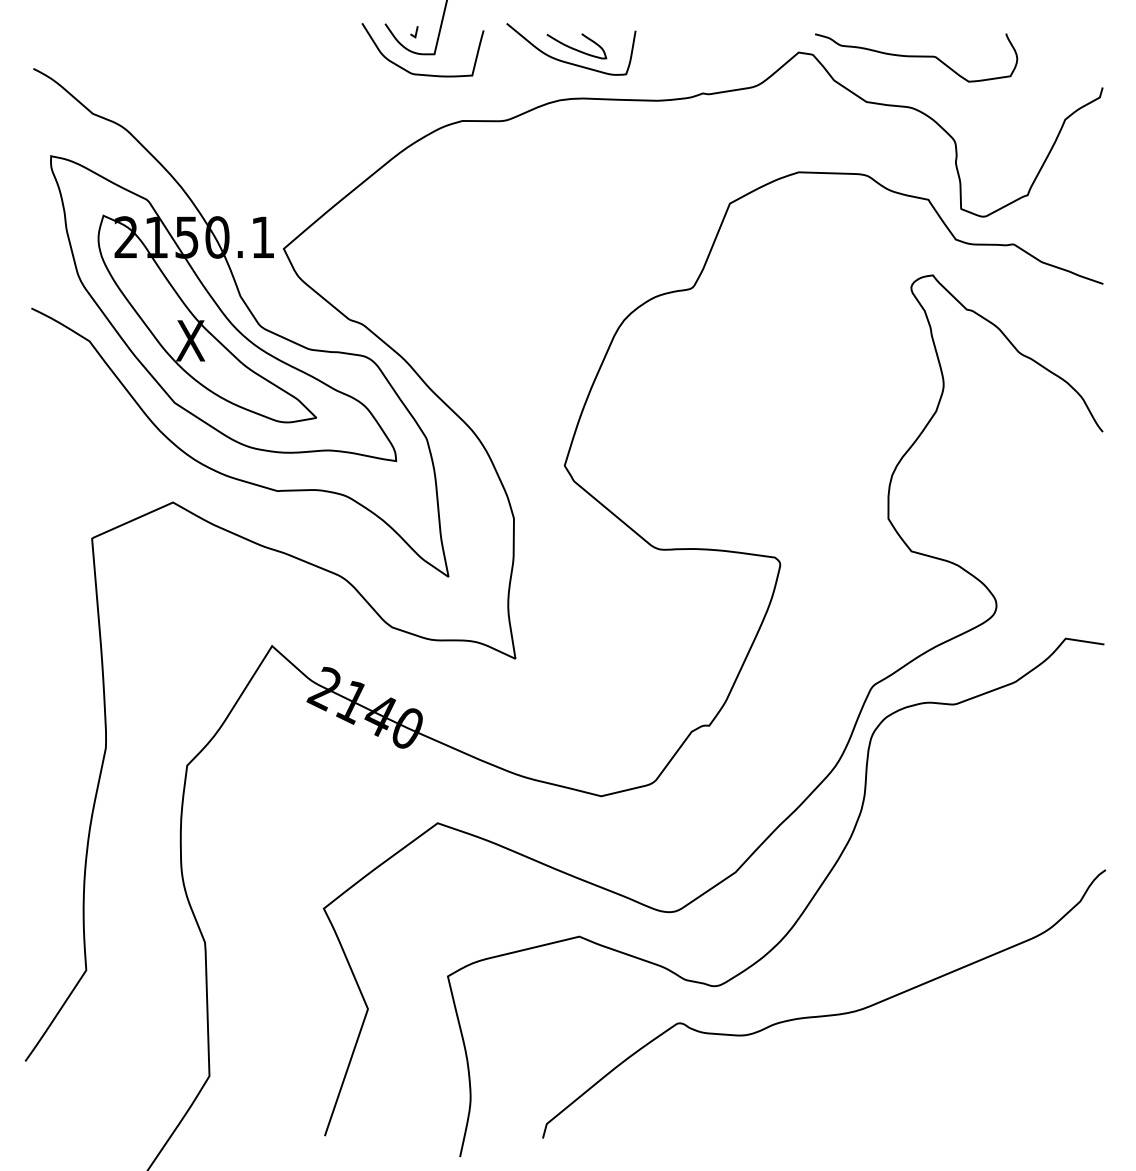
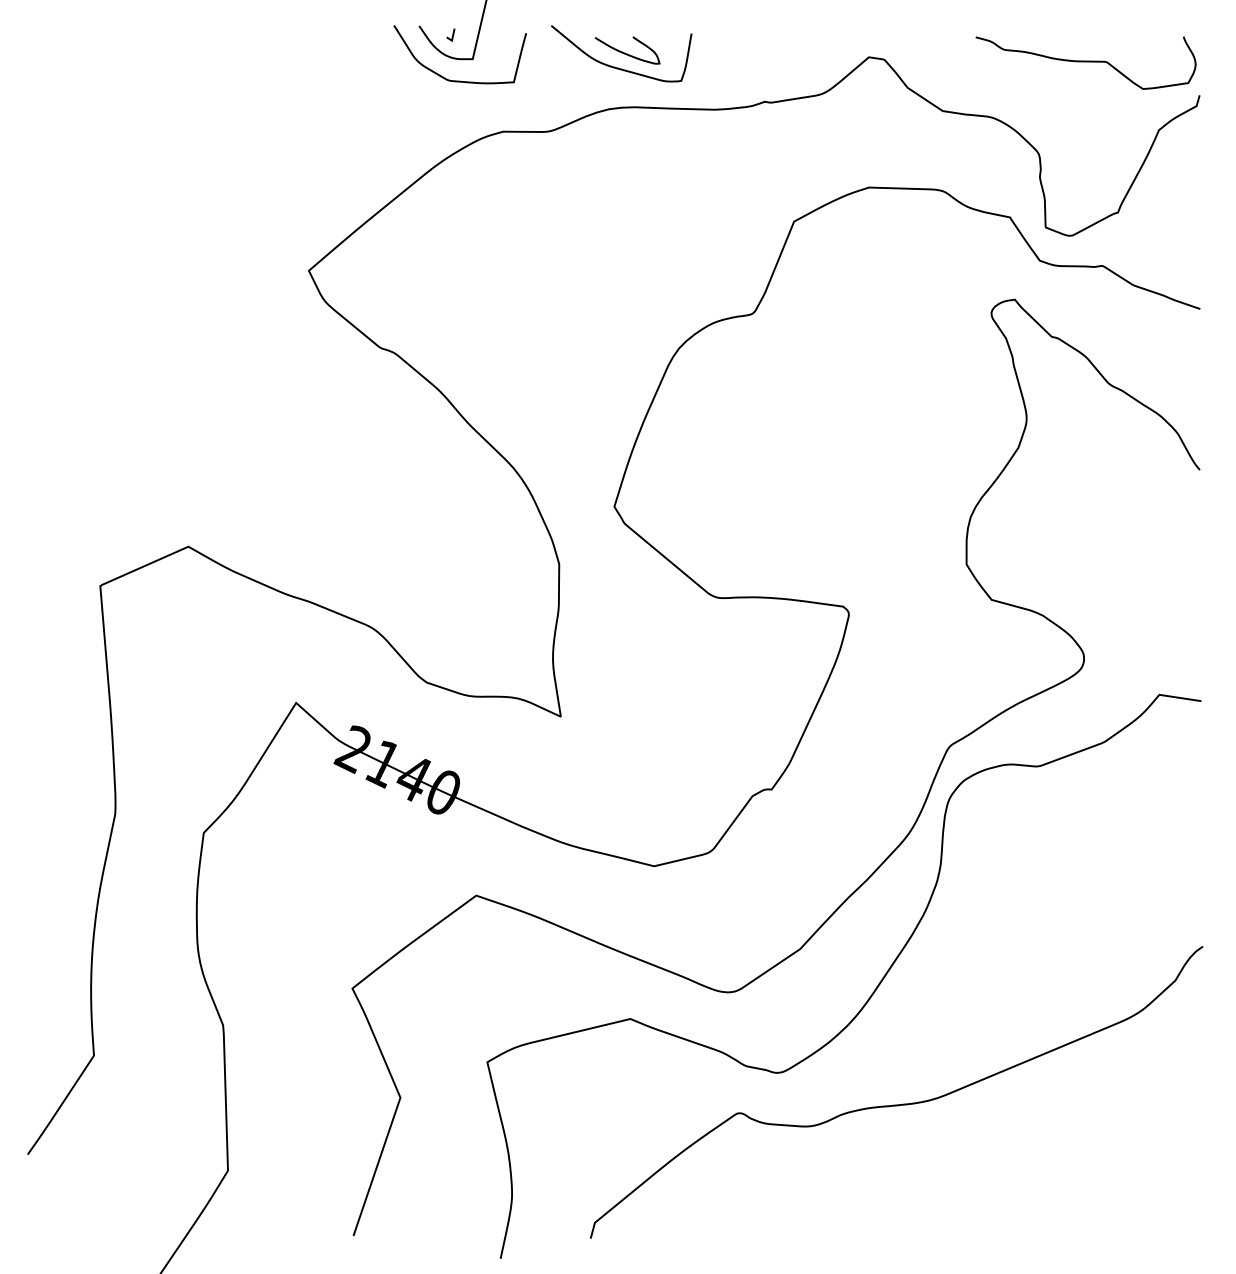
curve: (915, 57) -> (1085, 62), moved
part: (235, 326) -> (256, 355), removed

